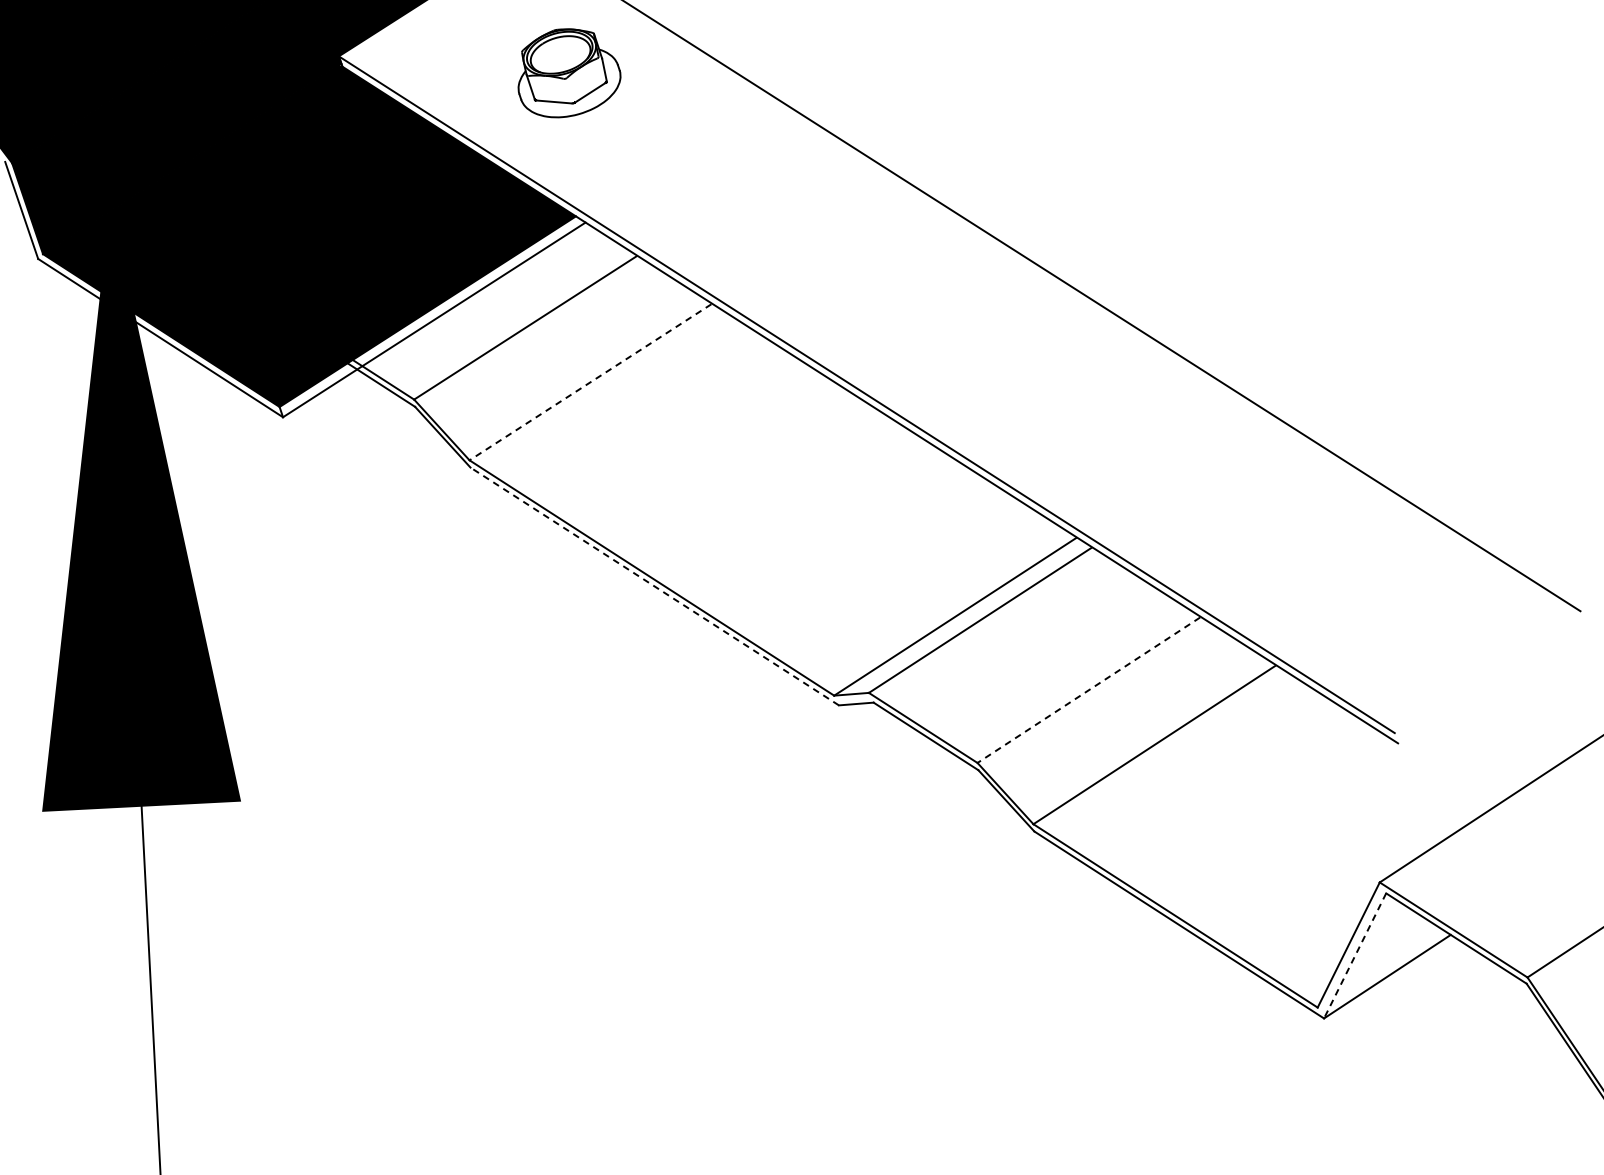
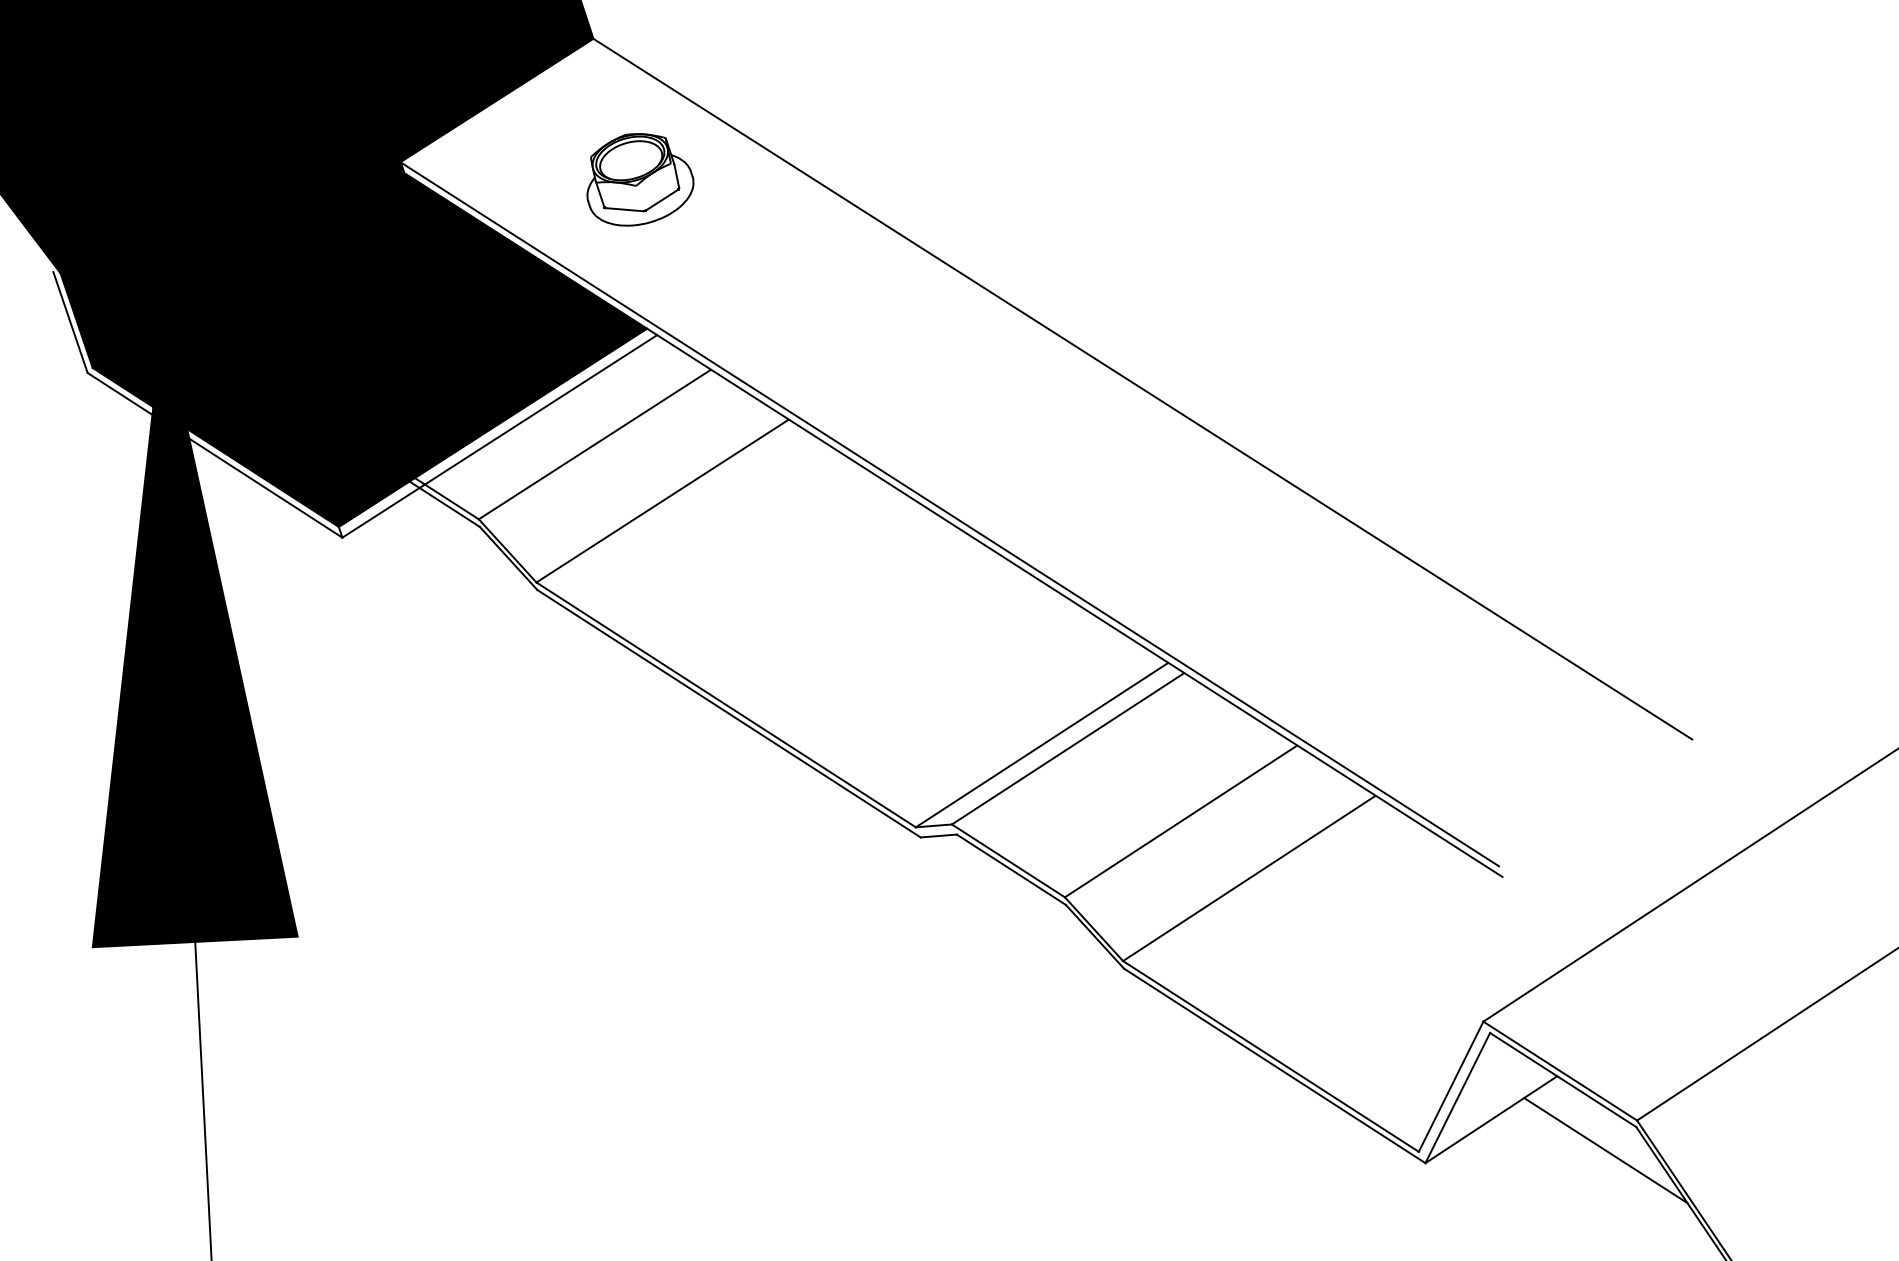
line: (590, 382) -> (662, 501), dashed -> solid
line: (654, 586) -> (728, 713), dashed -> solid
line: (1088, 690) -> (1180, 821), dashed -> solid
line: (1354, 956) -> (1457, 1098), dashed -> solid
line: (1497, 1006) -> (1605, 1150), added

